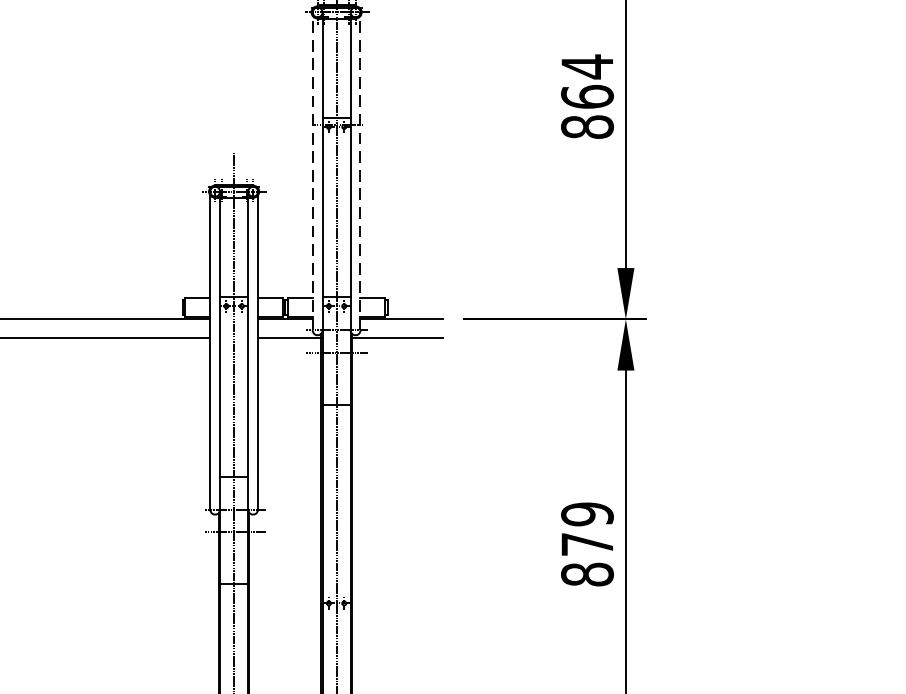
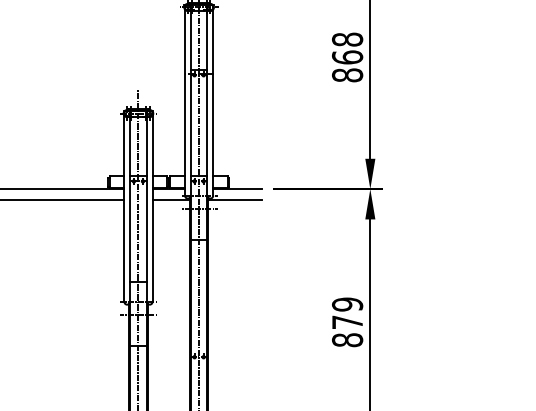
text: (587, 66) -> (347, 39), 864 -> 868
line: (311, 171) -> (184, 101), dashed -> solid
line: (360, 171) -> (213, 101), dashed -> solid

